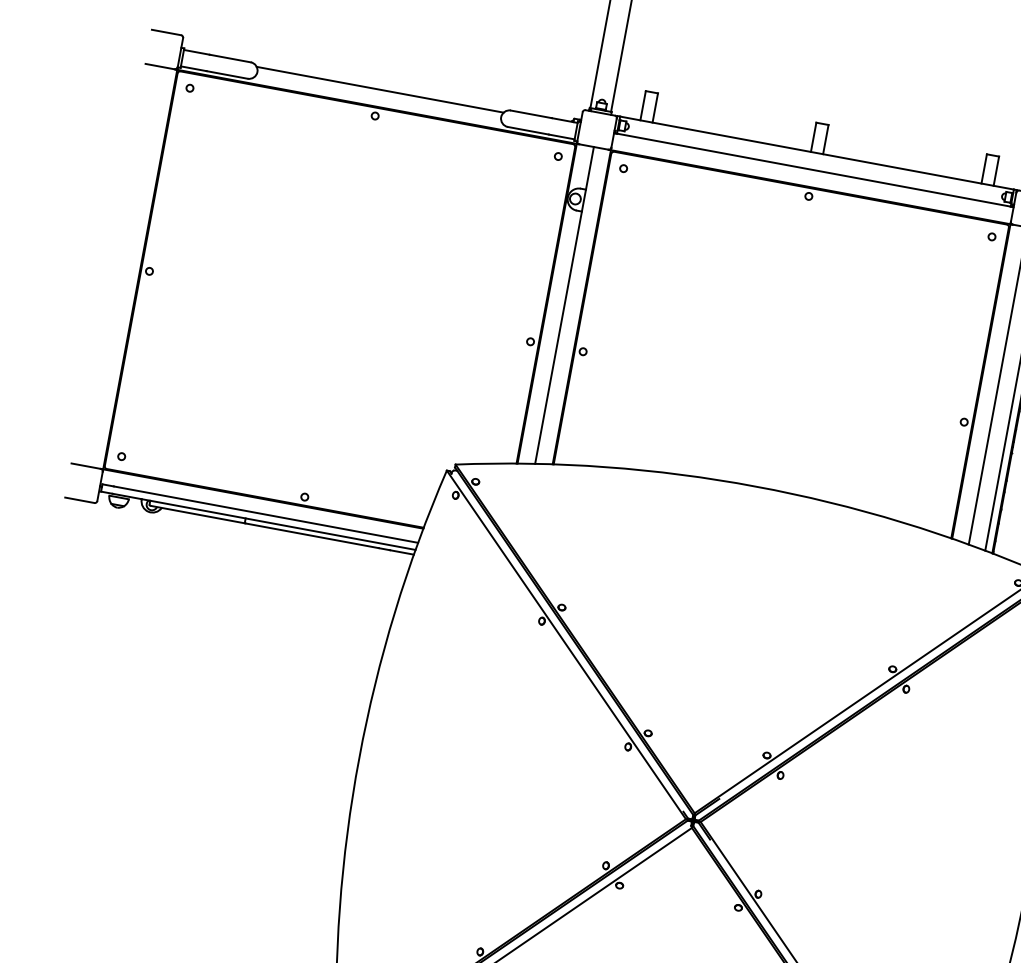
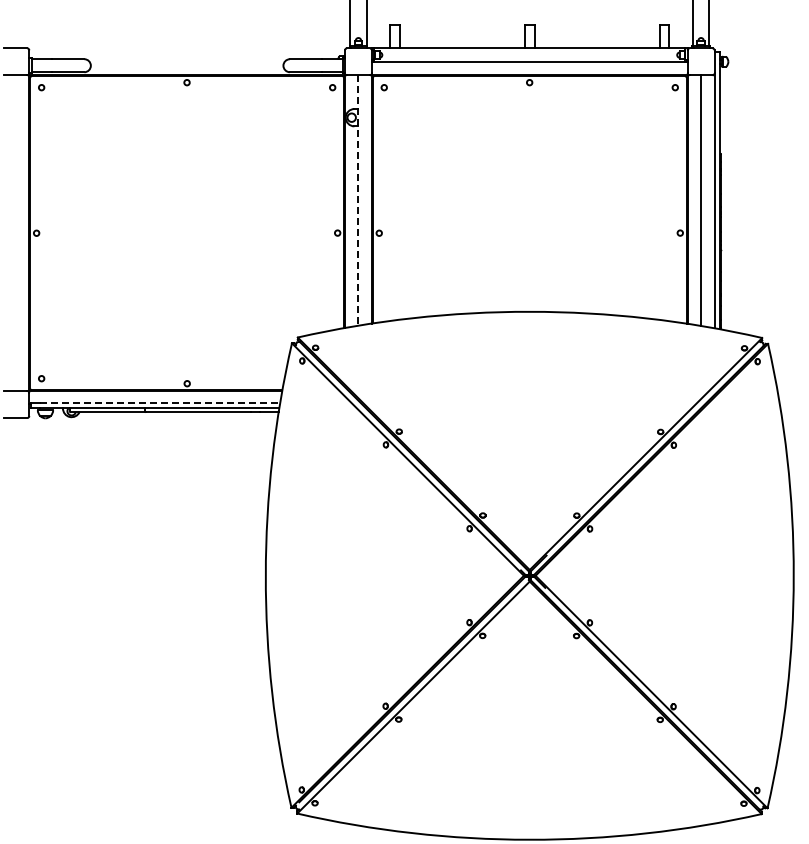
line: (379, 89) -> (186, 61), removed
line: (564, 306) -> (358, 201), solid -> dashed
line: (266, 514) -> (160, 402), solid -> dashed

